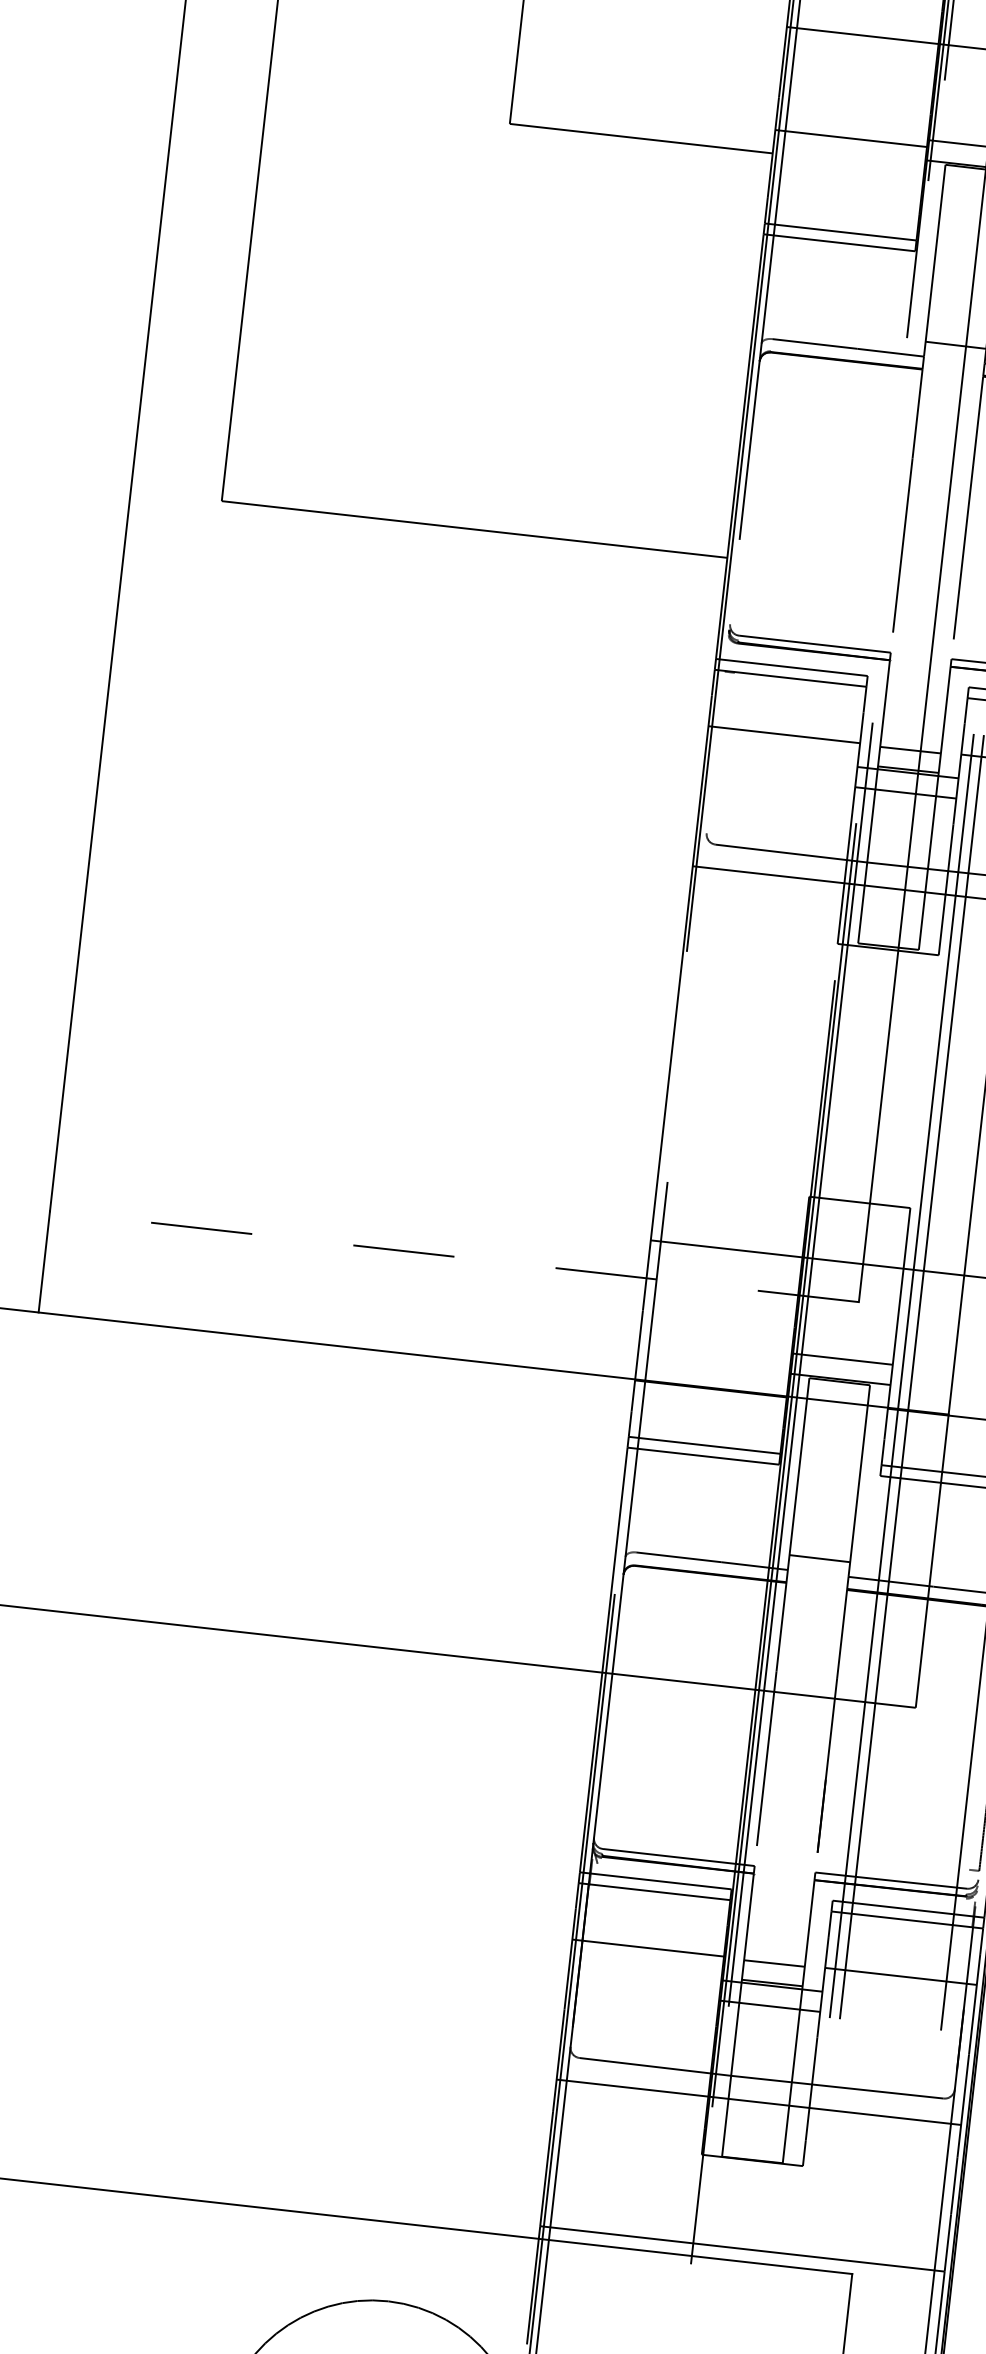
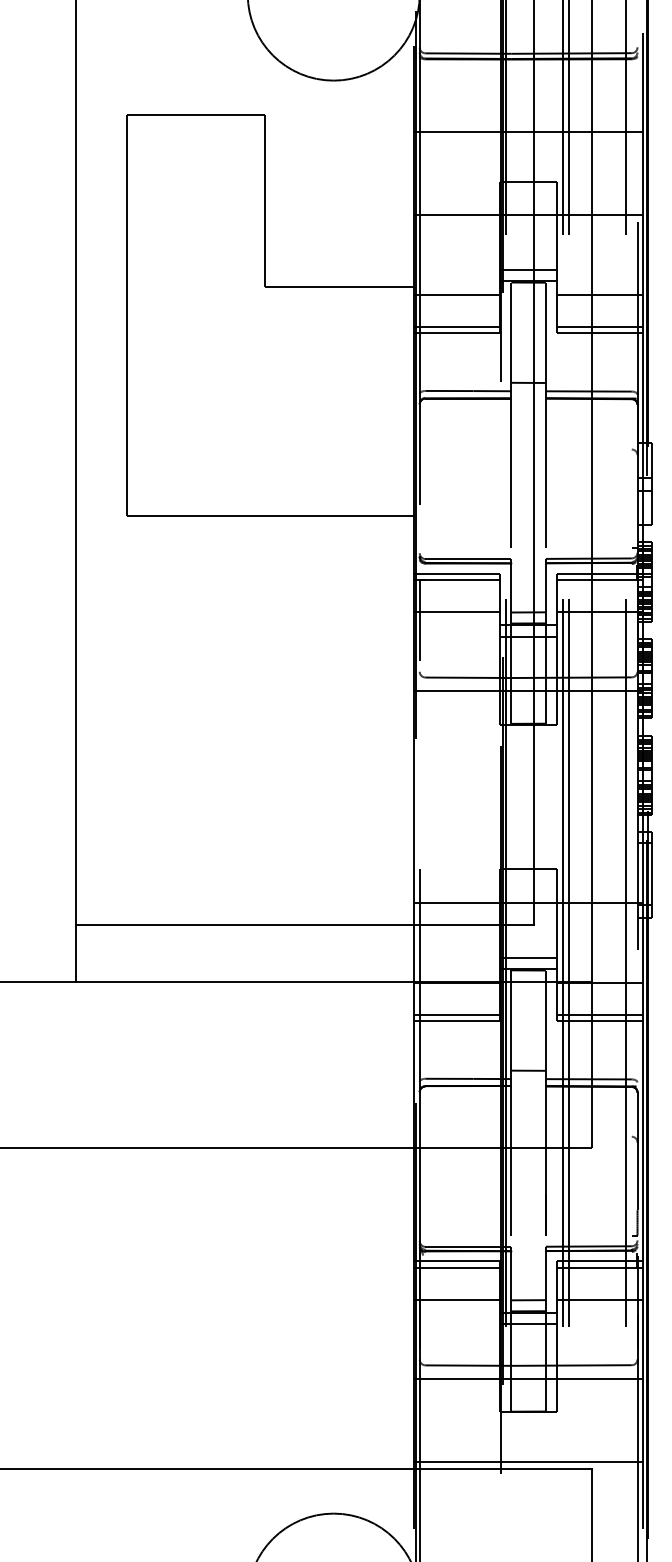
line: (850, 138) -> (456, 294), moved
line: (716, 742) -> (419, 620), added
line: (453, 1256) -> (304, 924), dashed -> solid

